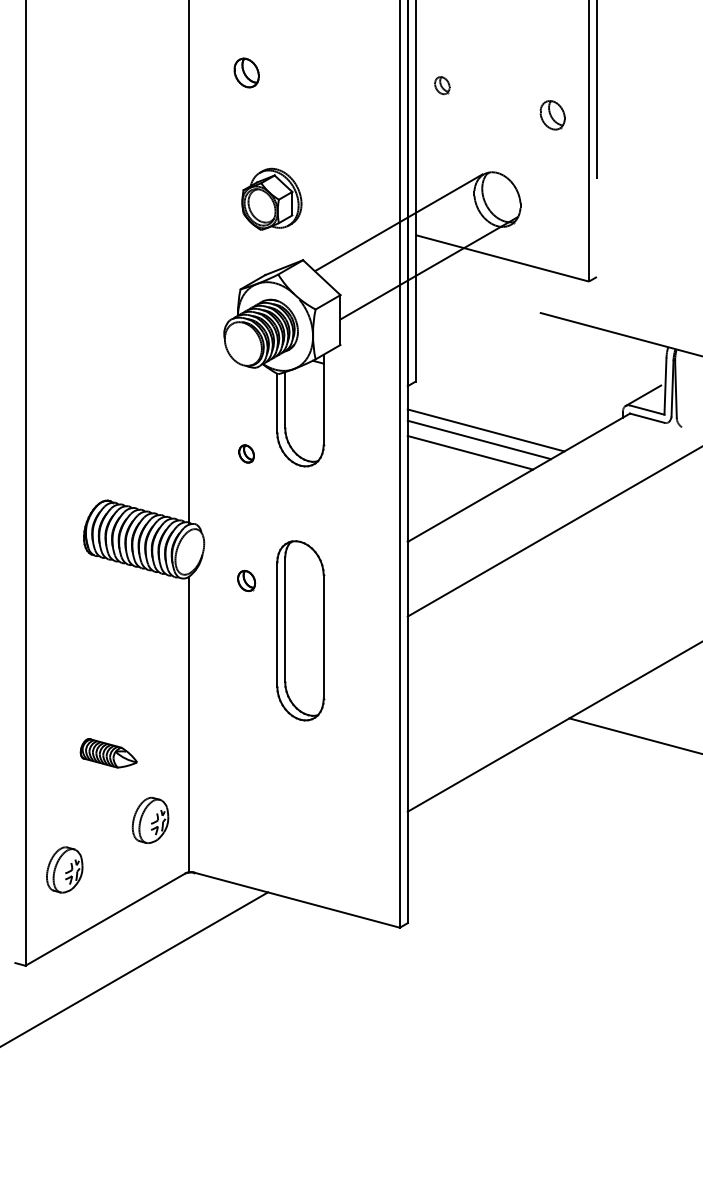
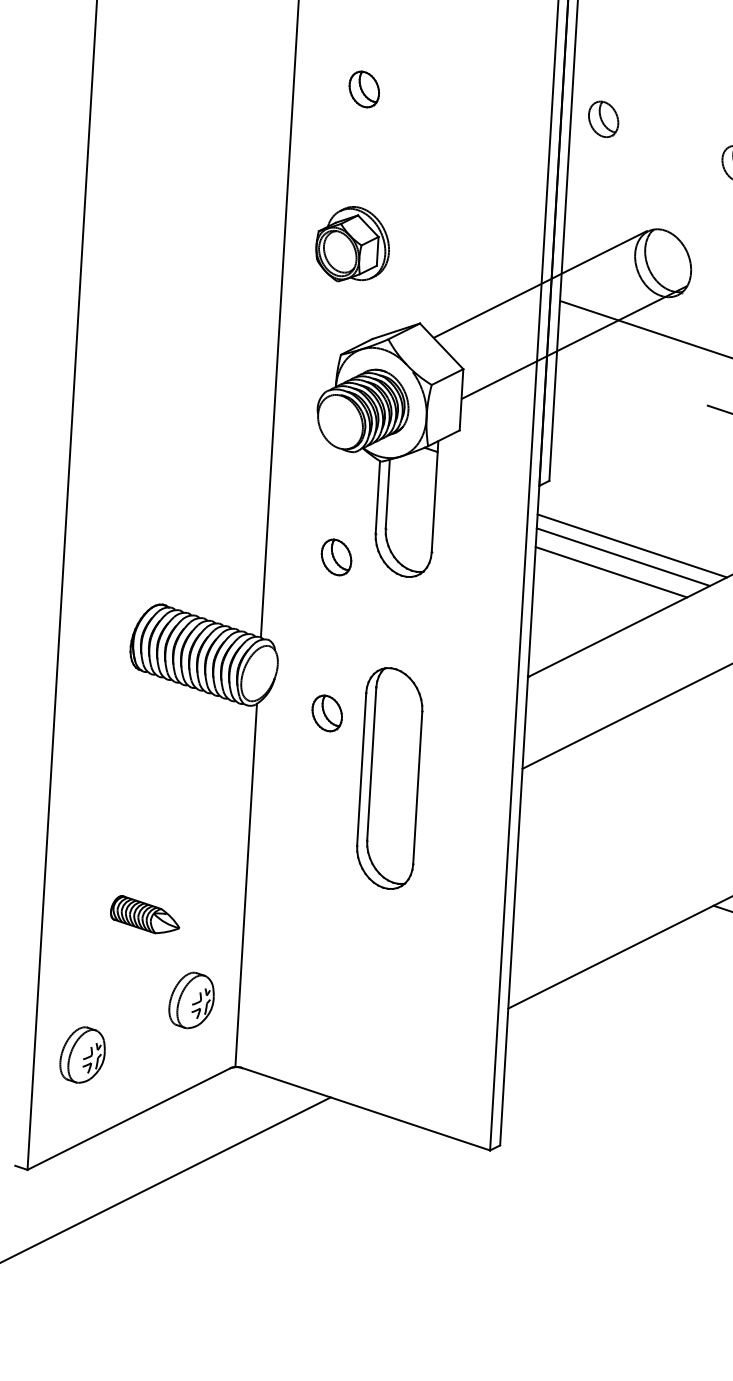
part: (442, 85) -> (603, 119), size x1.67
part: (271, 198) -> (352, 243), moved
part: (246, 453) -> (336, 556), size x1.67
part: (246, 580) -> (327, 712), size x1.43

